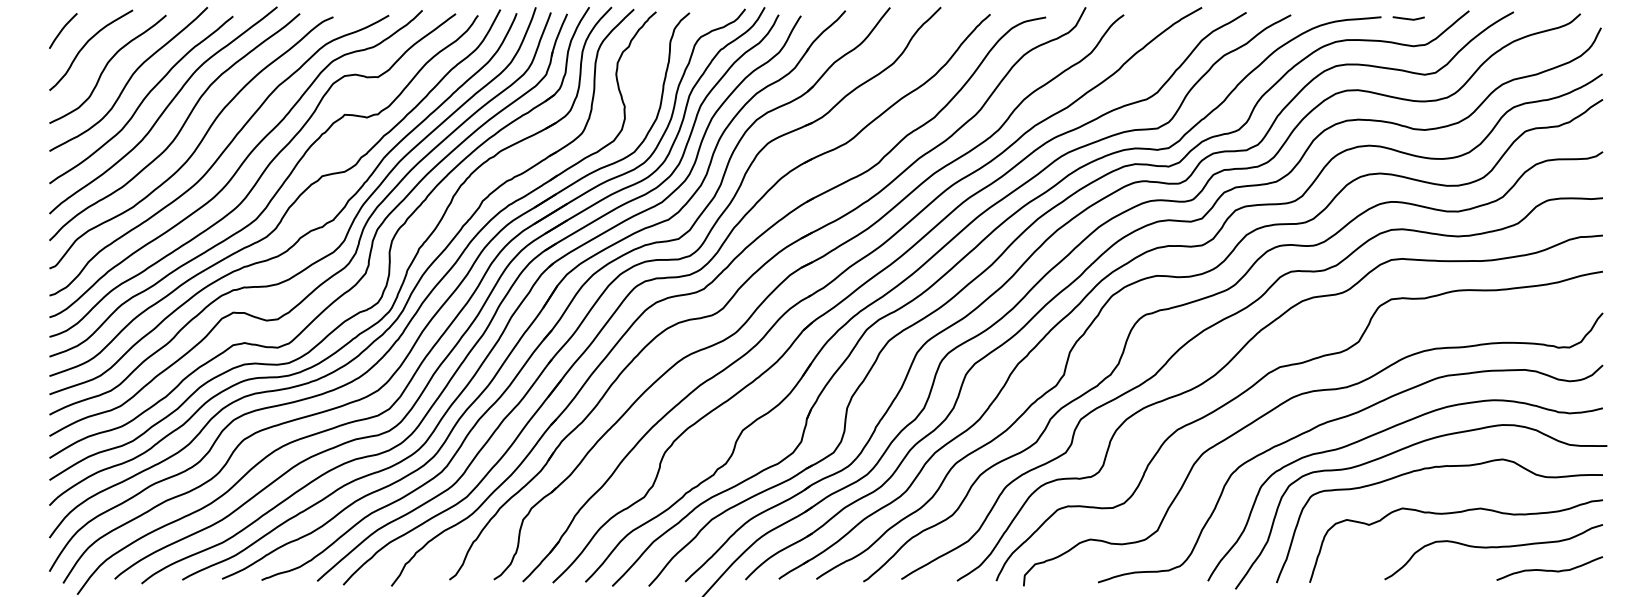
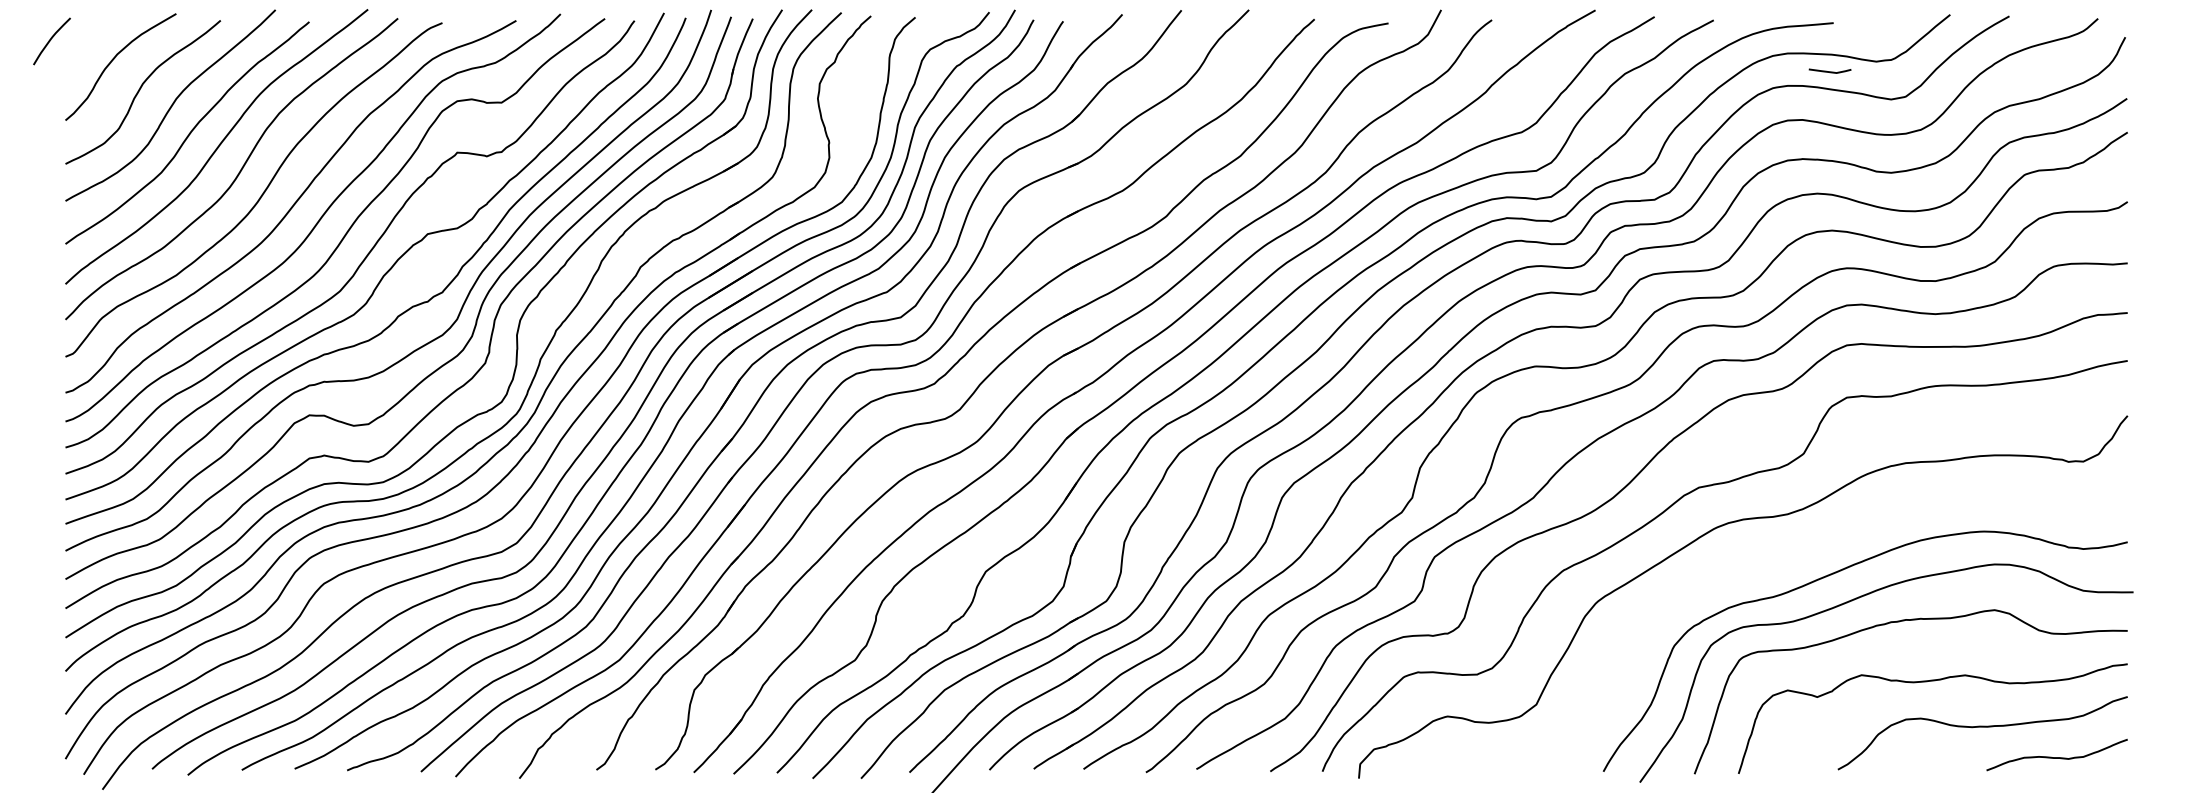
line: (1408, 18) -> (1829, 71), moved
curve: (63, 29) -> (52, 39), moved
curve: (1333, 421) -> (1770, 559), removed

